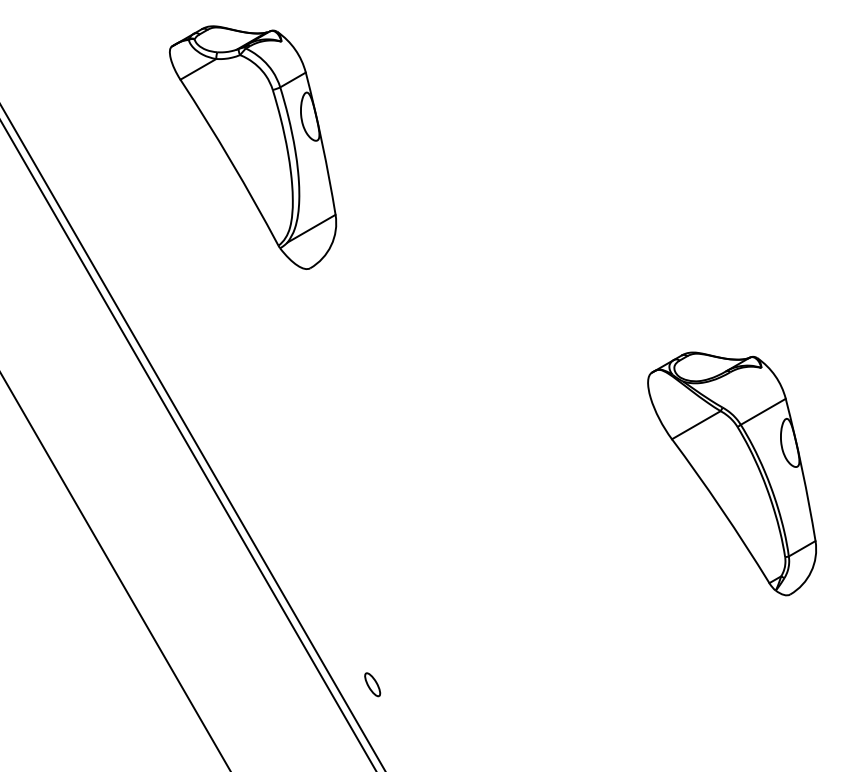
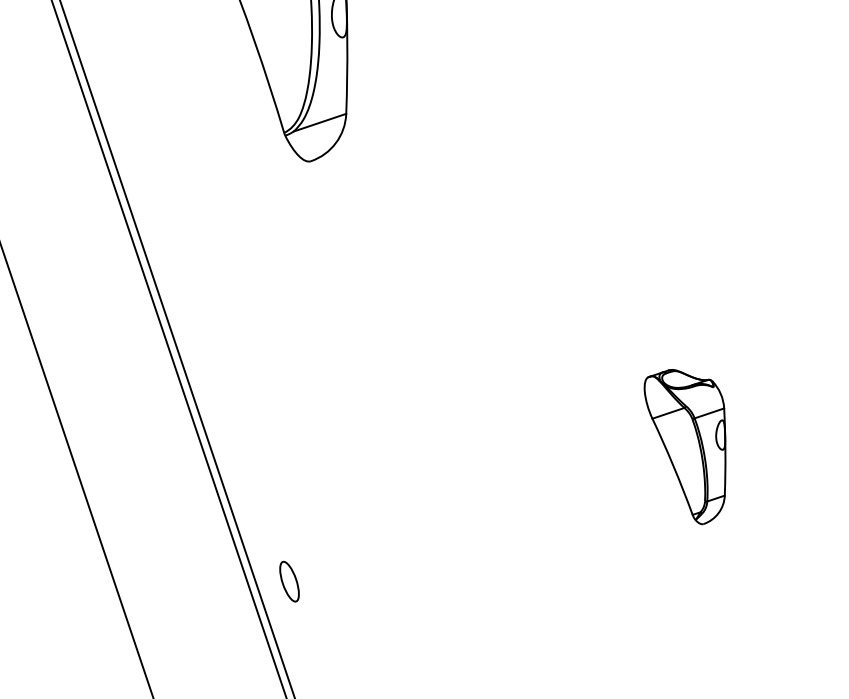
part: (731, 473) -> (683, 445), size x0.6
part: (372, 684) -> (289, 581), size x1.6

